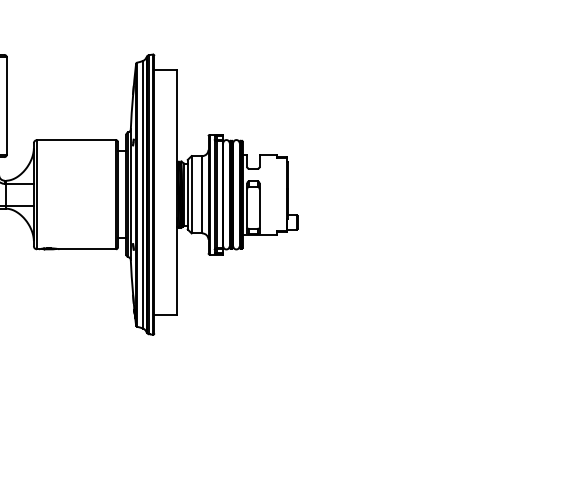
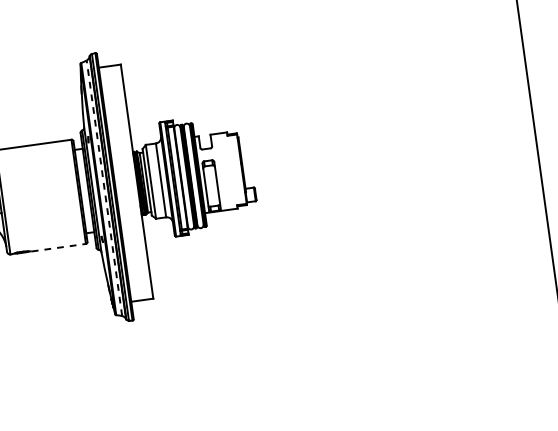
line: (142, 194) -> (103, 188), solid -> dashed
line: (88, 249) -> (59, 247), solid -> dashed

